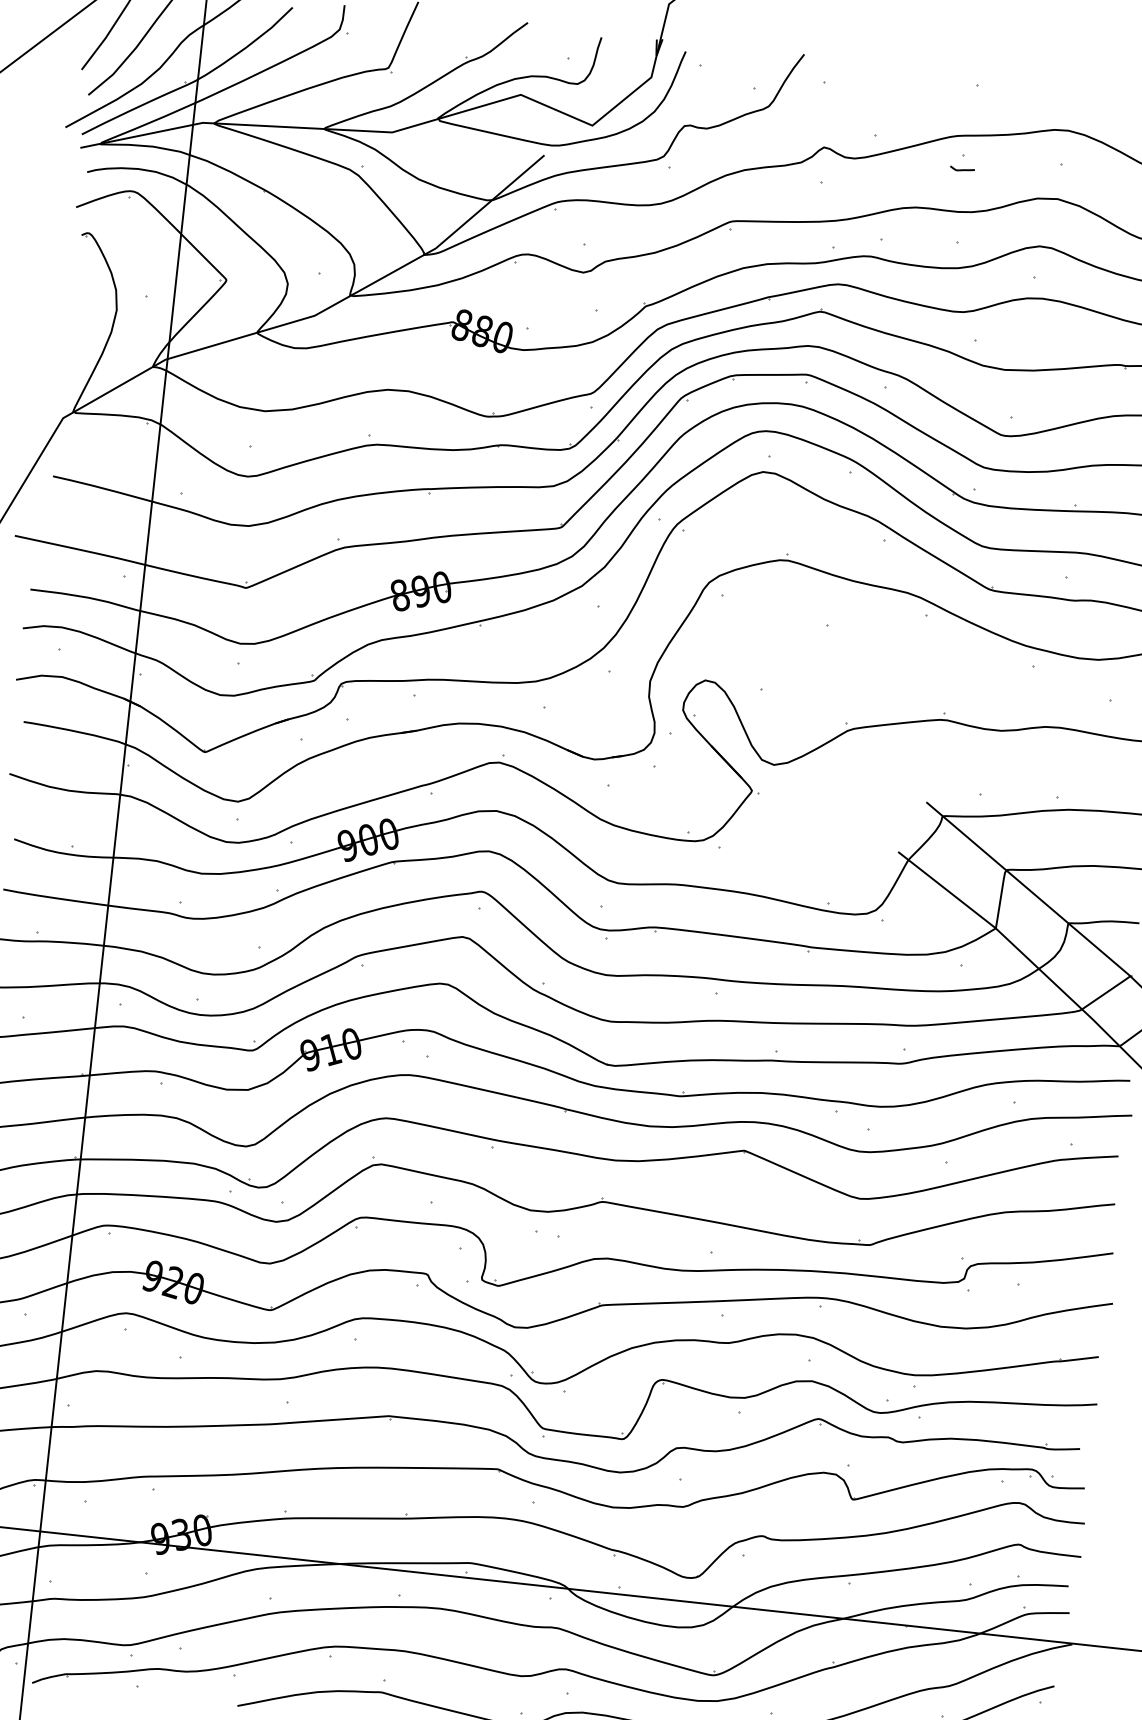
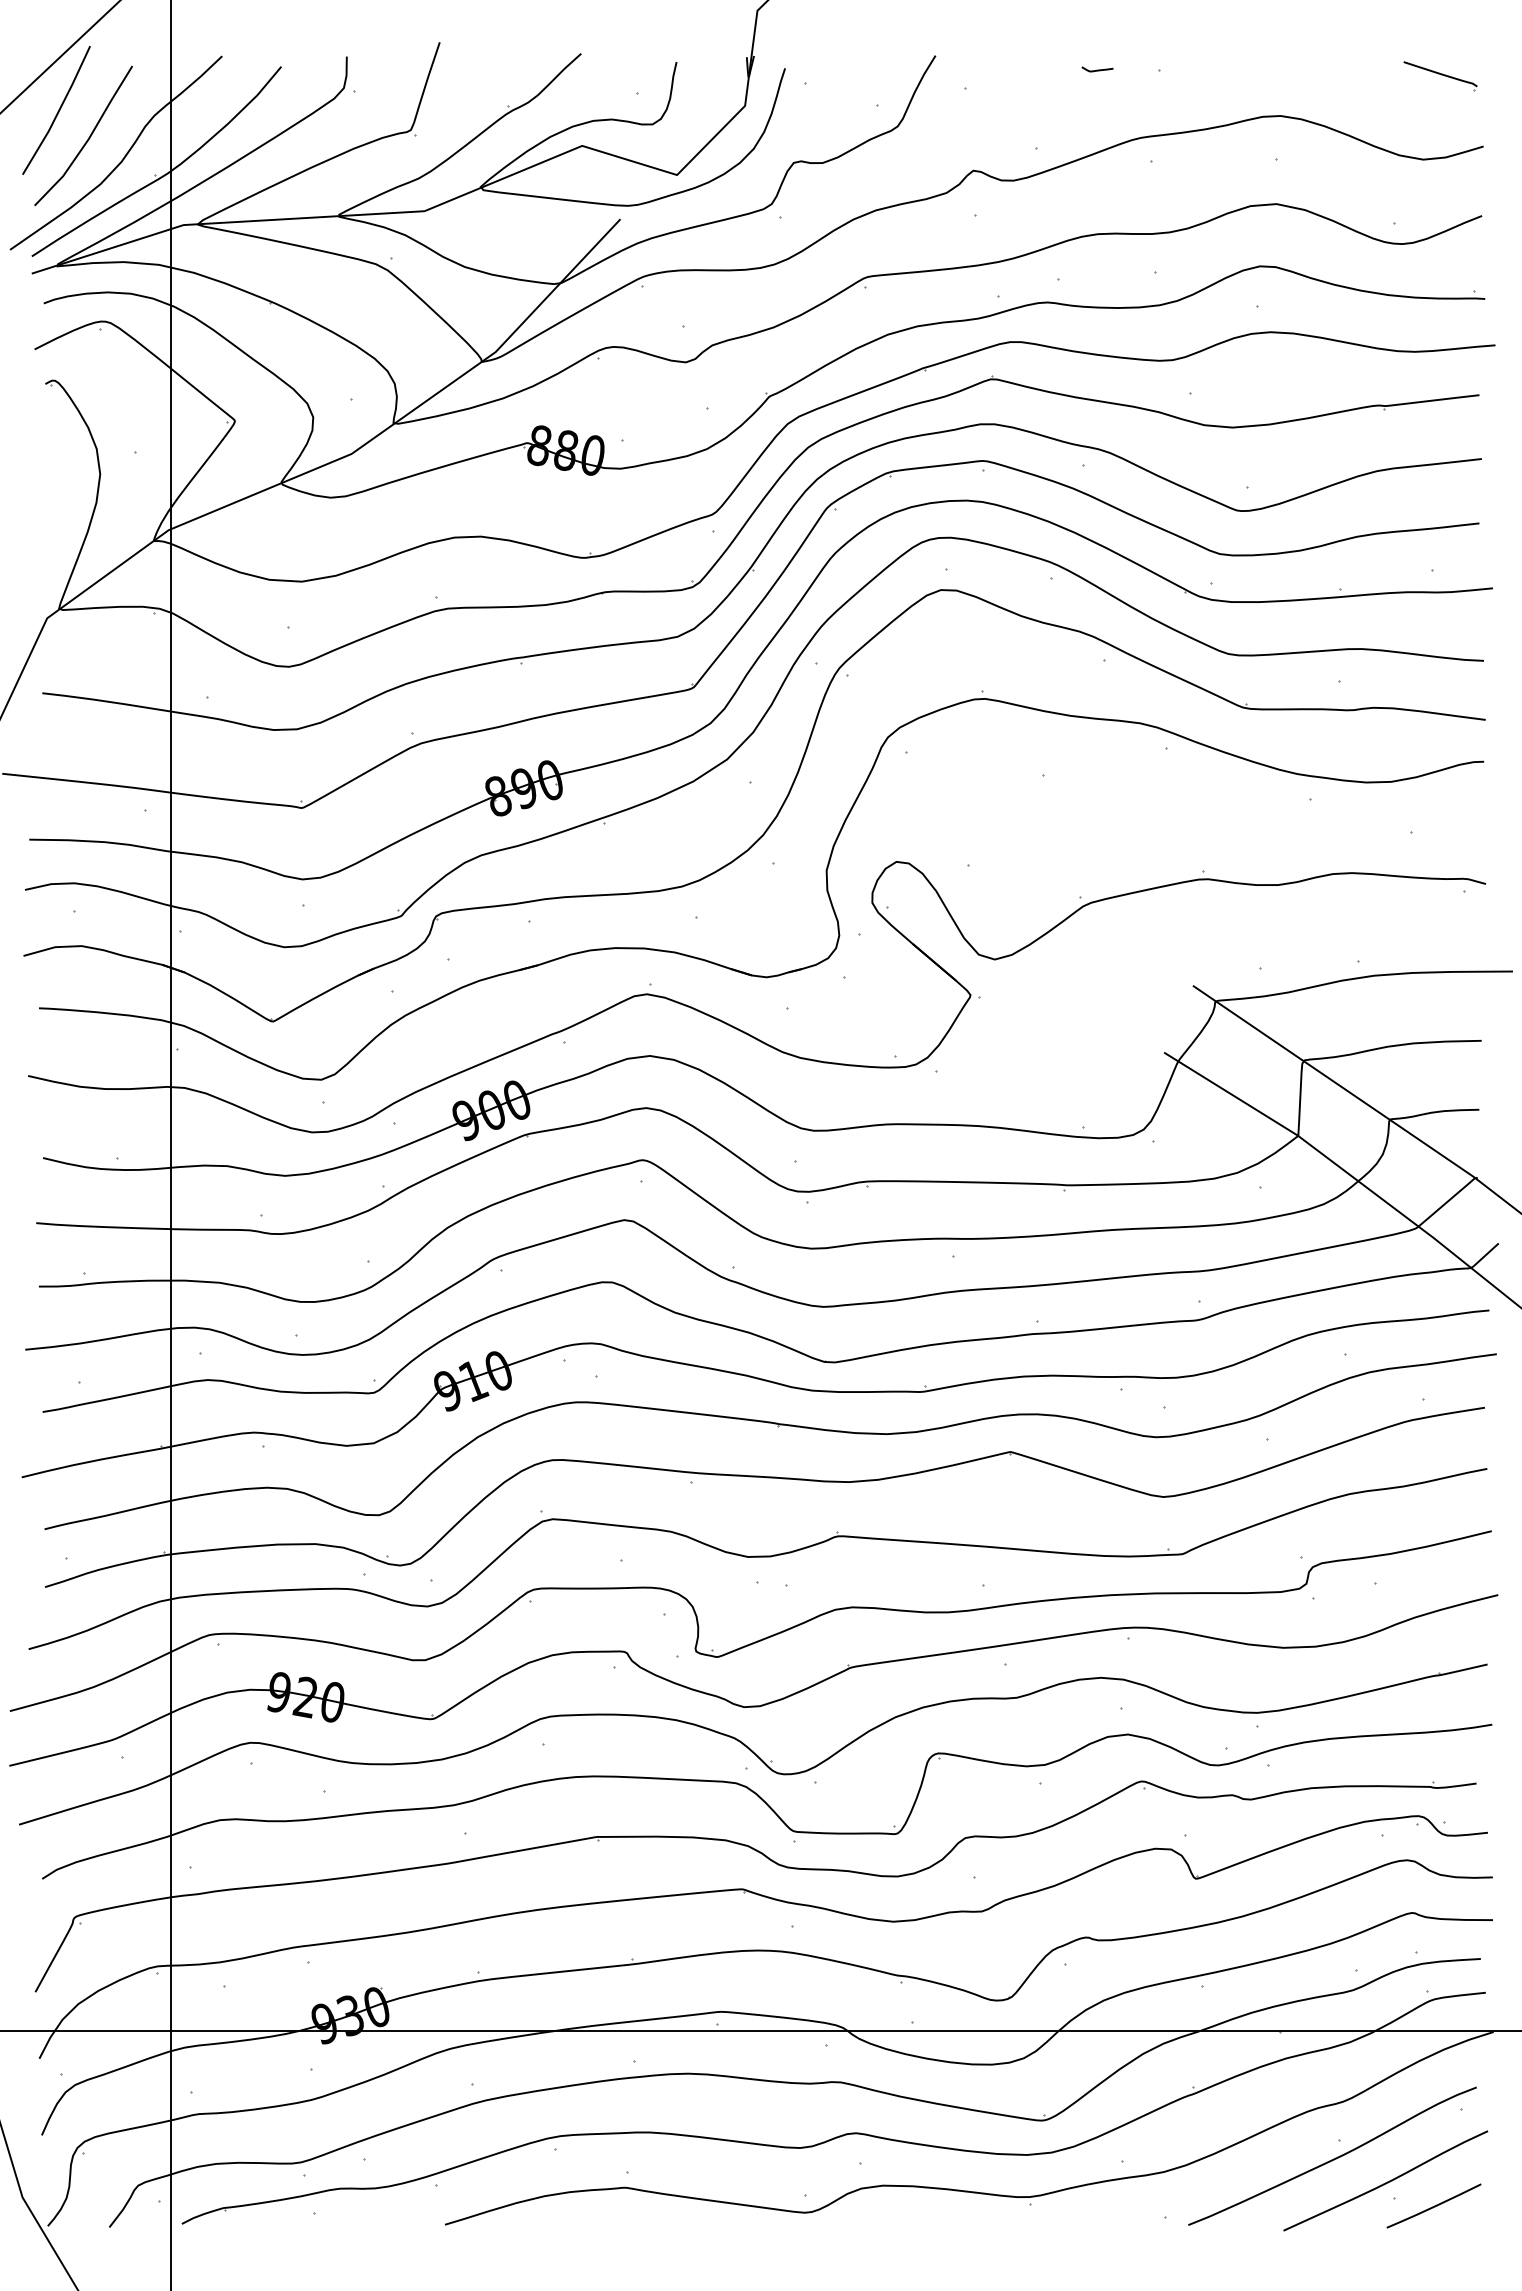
curve: (962, 169) -> (1097, 69), moved

